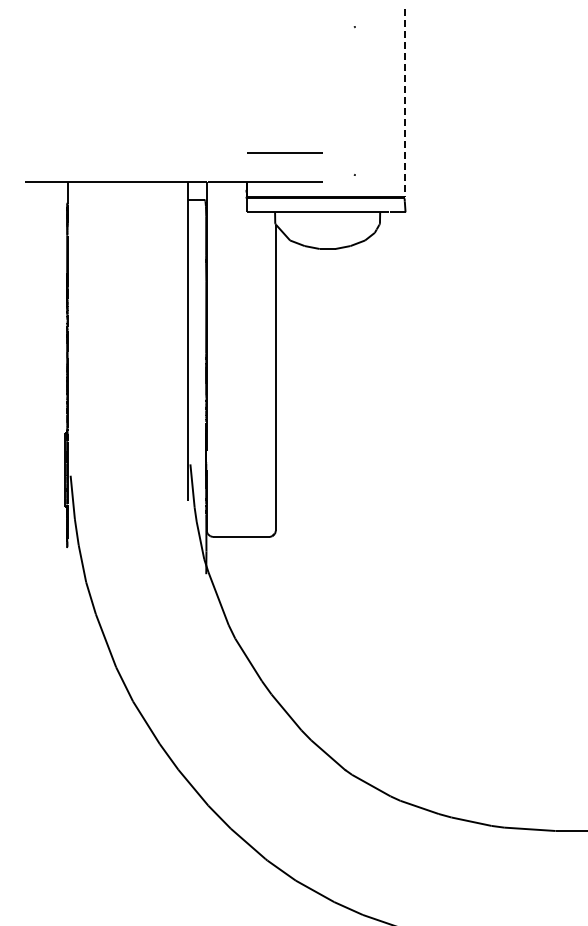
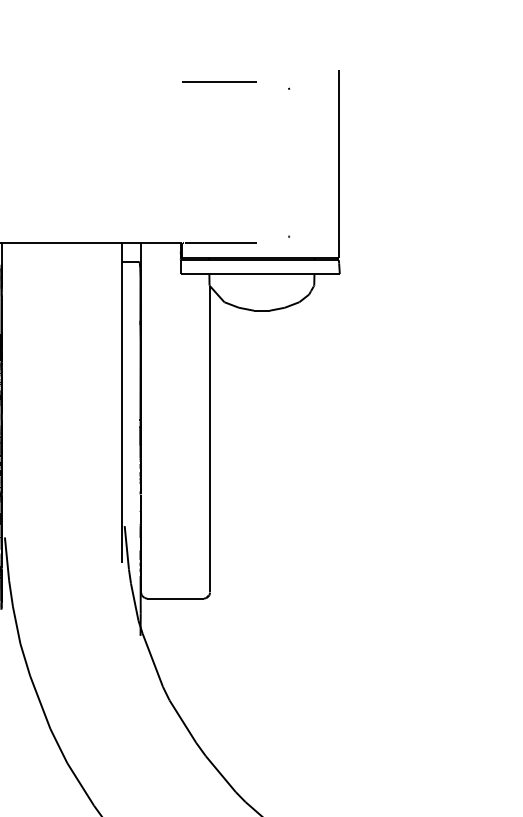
line: (404, 102) -> (338, 164), dashed -> solid
line: (284, 152) -> (218, 82), moved

